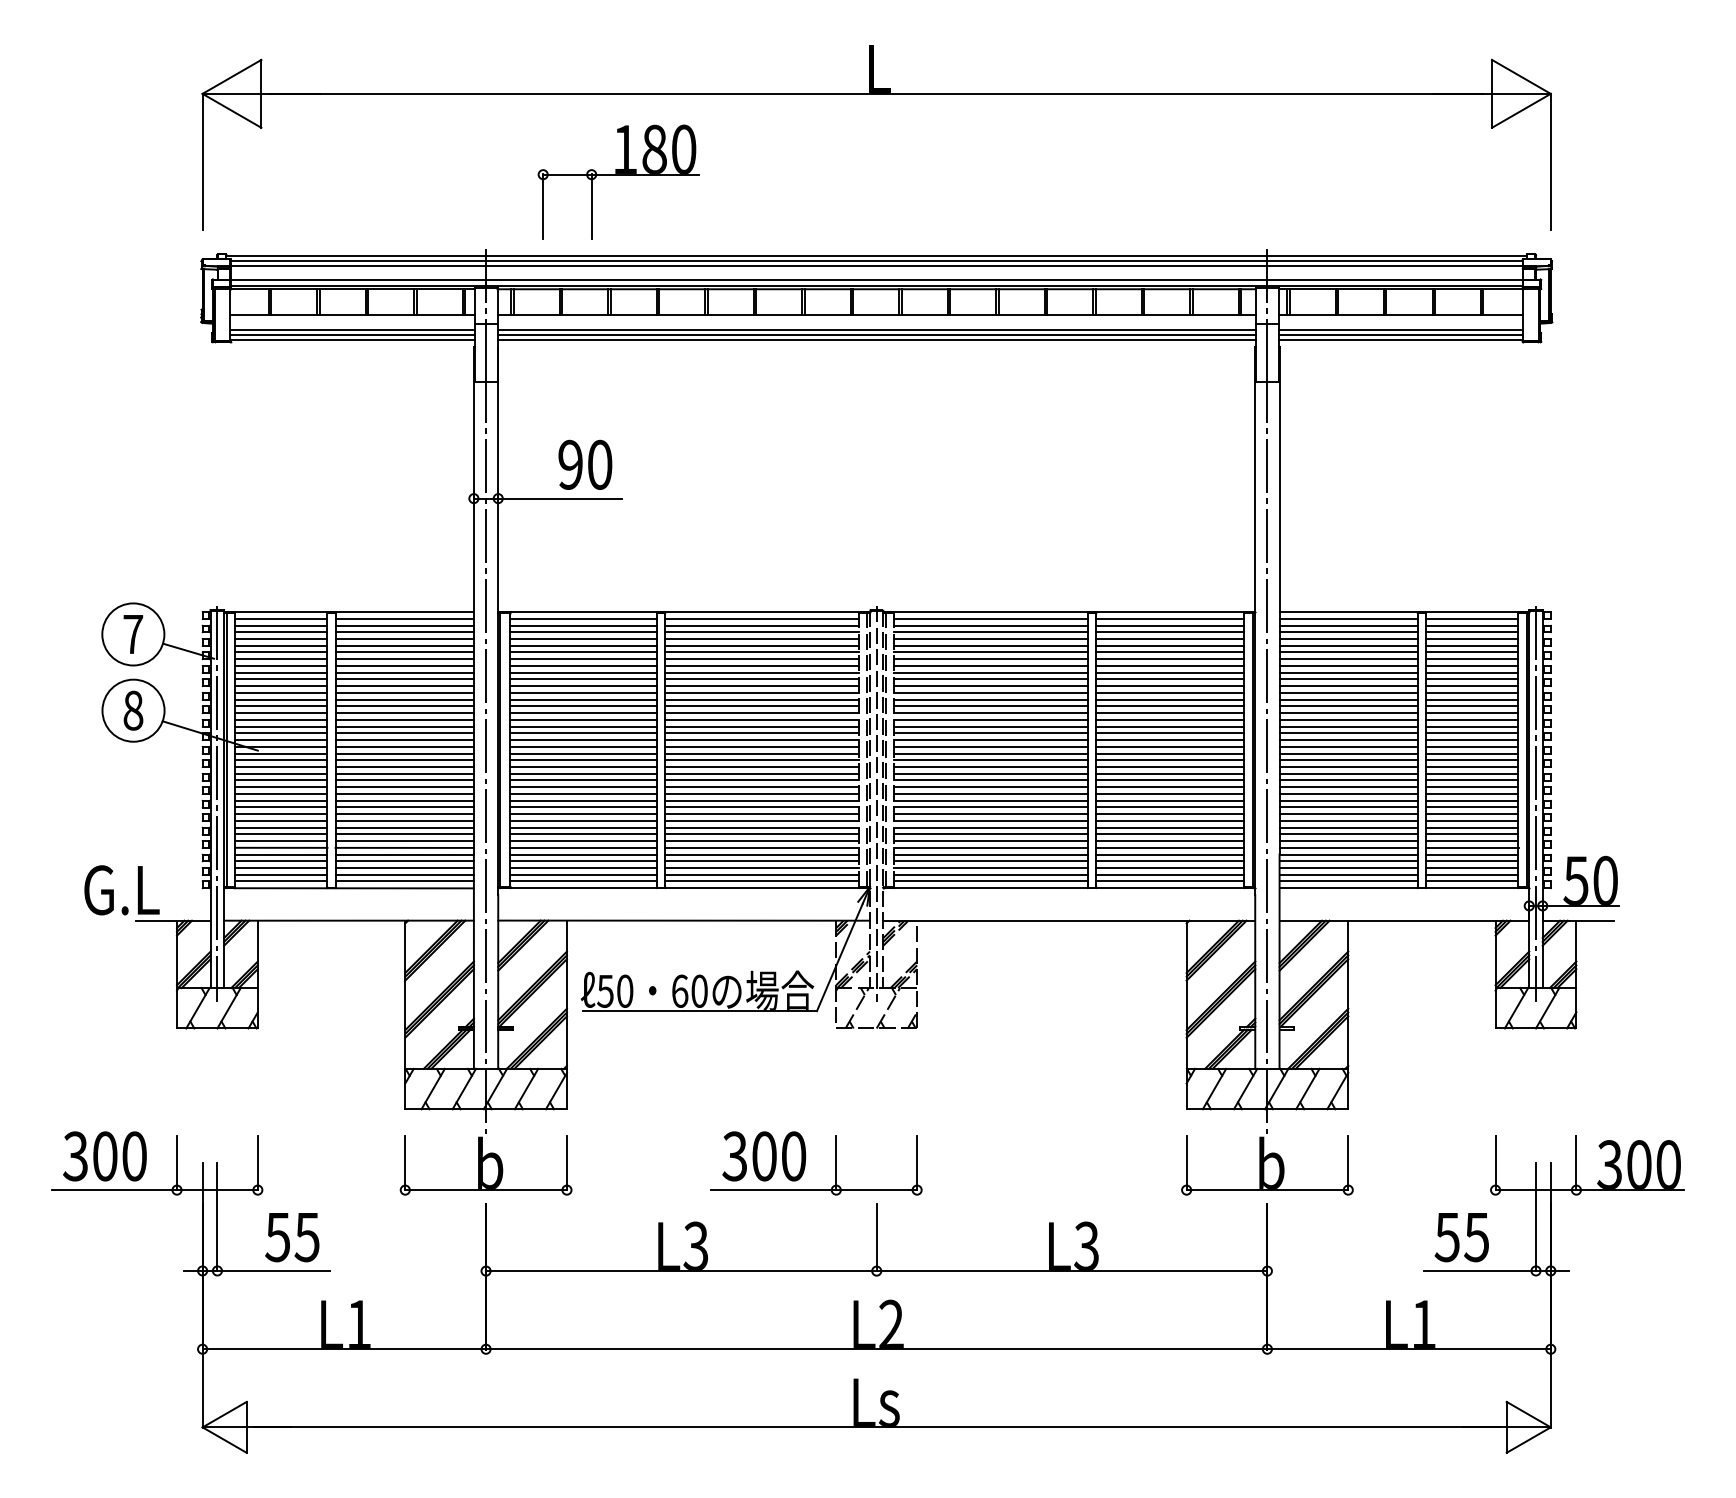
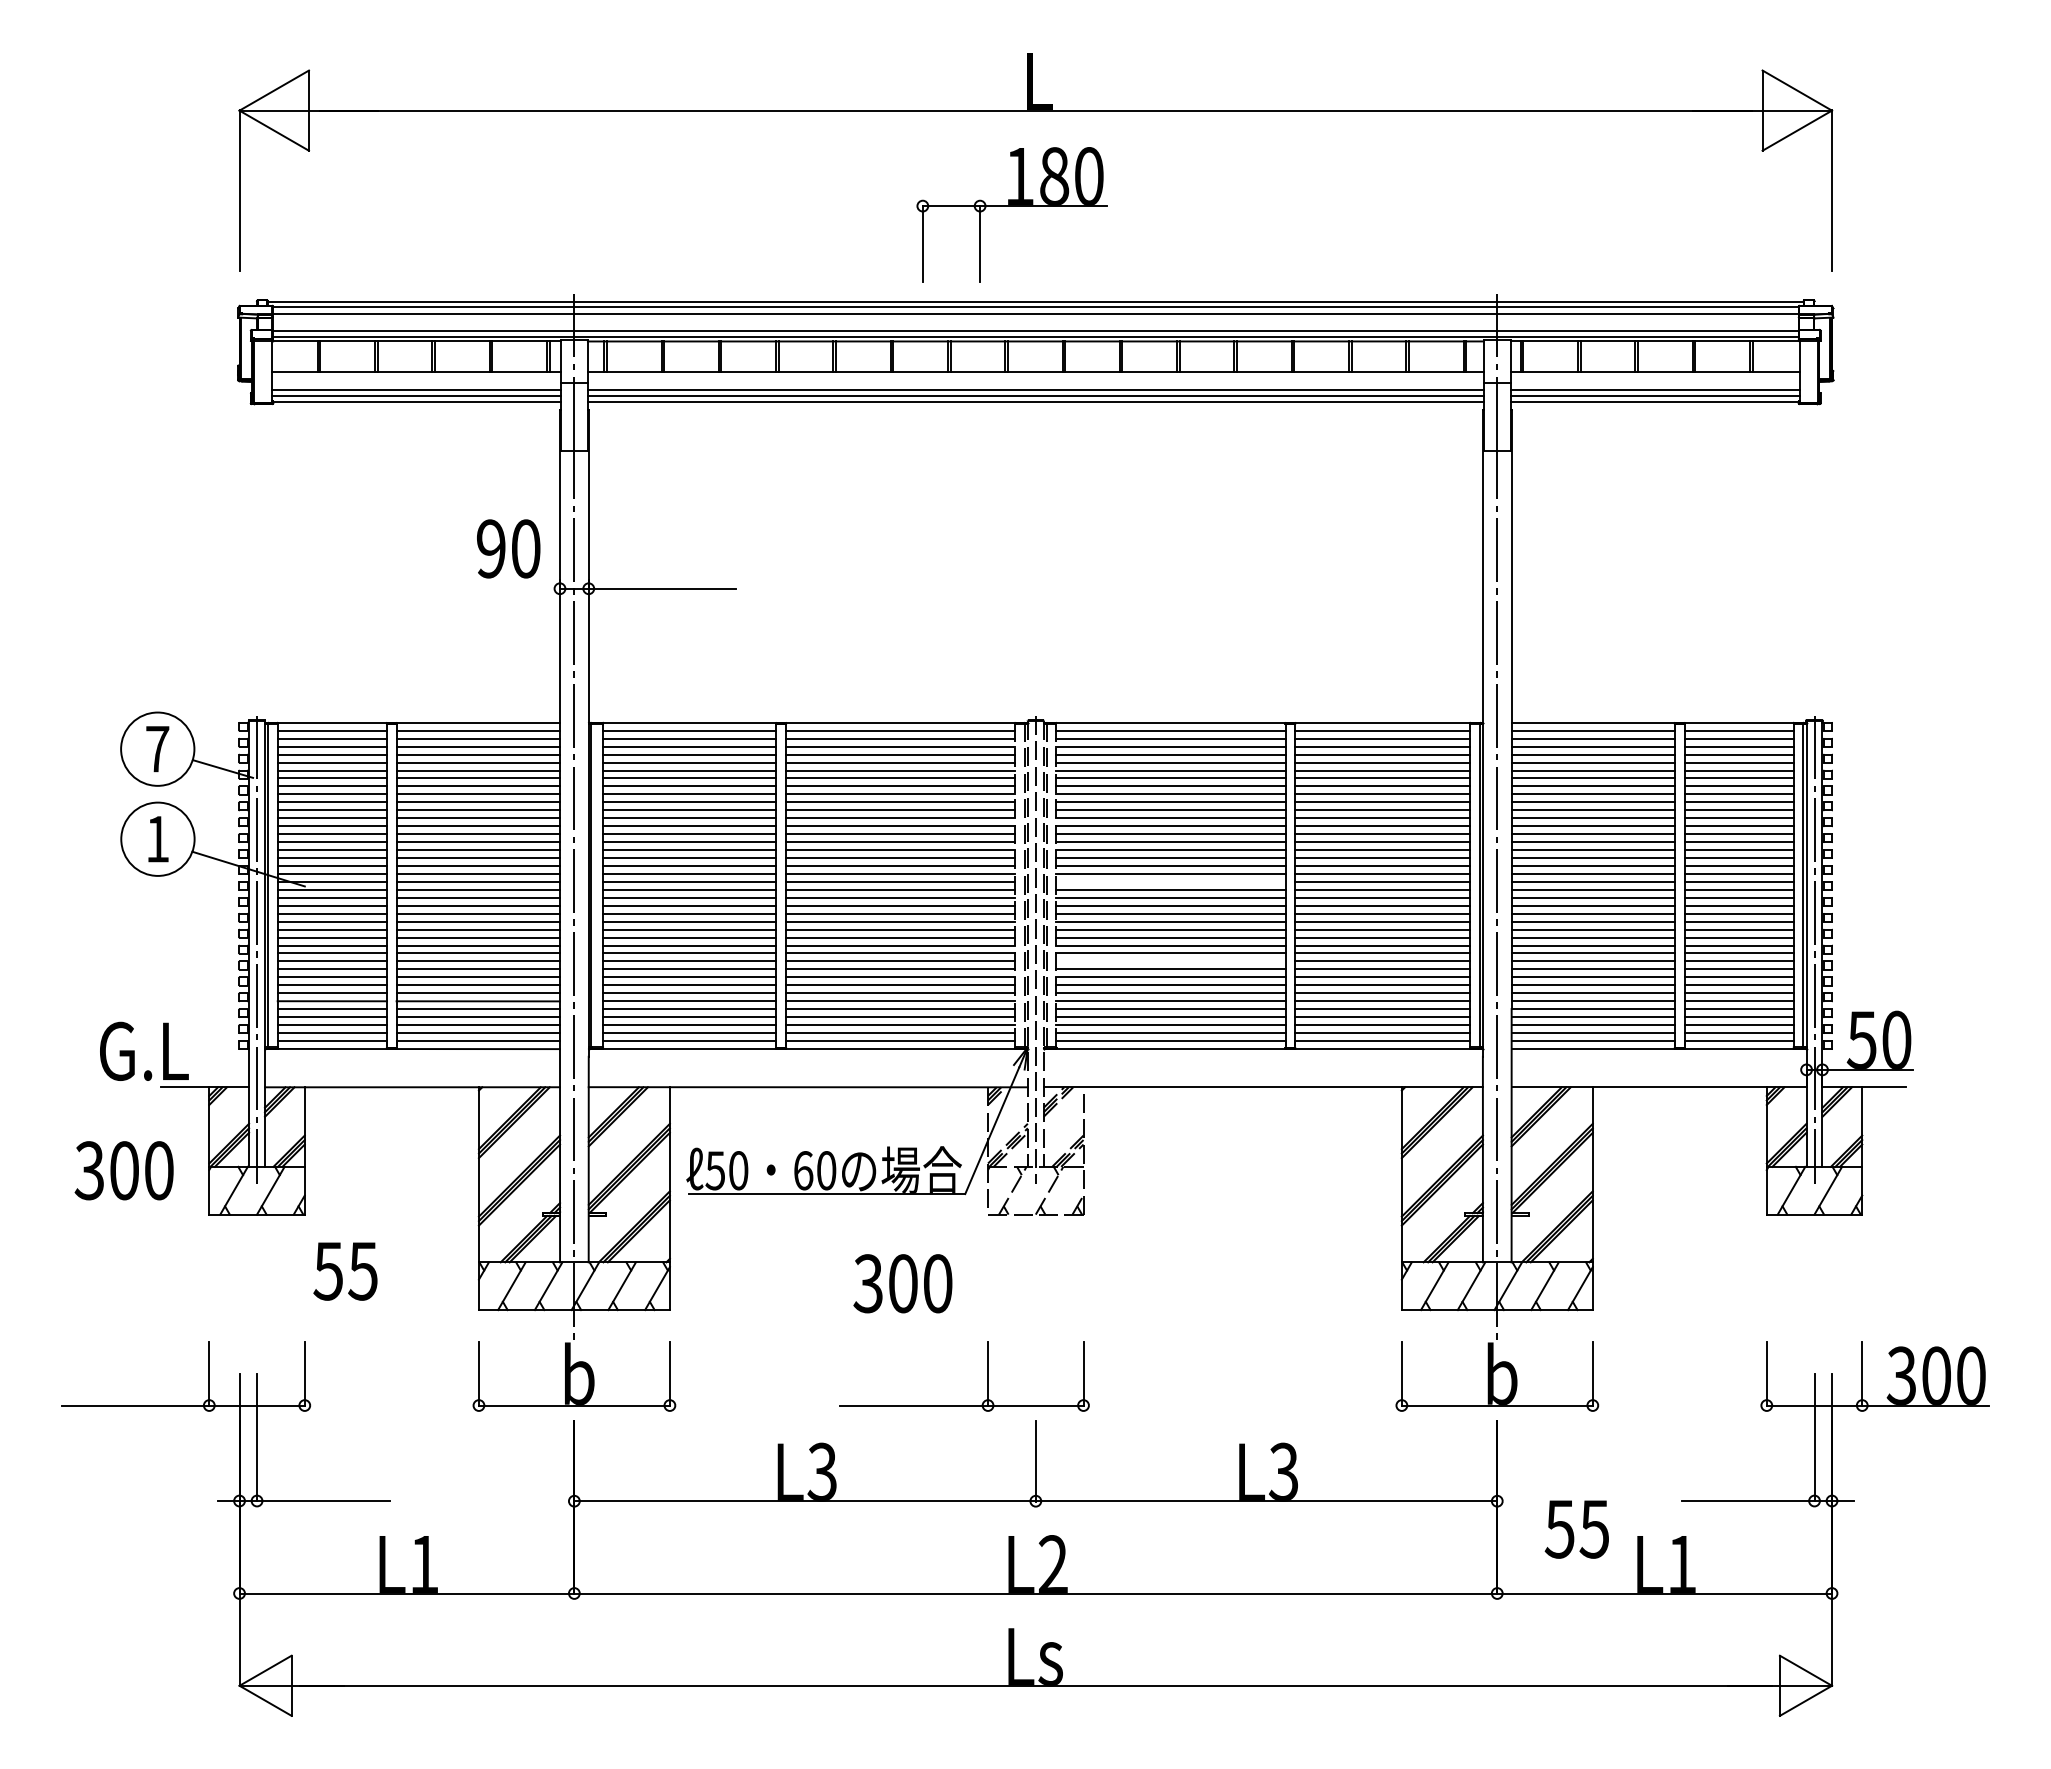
part: (618, 175) -> (1011, 206), moved
text: (585, 464) -> (508, 548), moved
text: (133, 710) -> (157, 838), 8 -> 1
line: (990, 746) -> (1170, 881), removed
line: (990, 814) -> (1170, 961), removed
text: (104, 1156) -> (123, 1170), moved
text: (763, 1156) -> (902, 1283), moved
text: (292, 1237) -> (345, 1271), moved
text: (1461, 1237) -> (1576, 1529), moved

